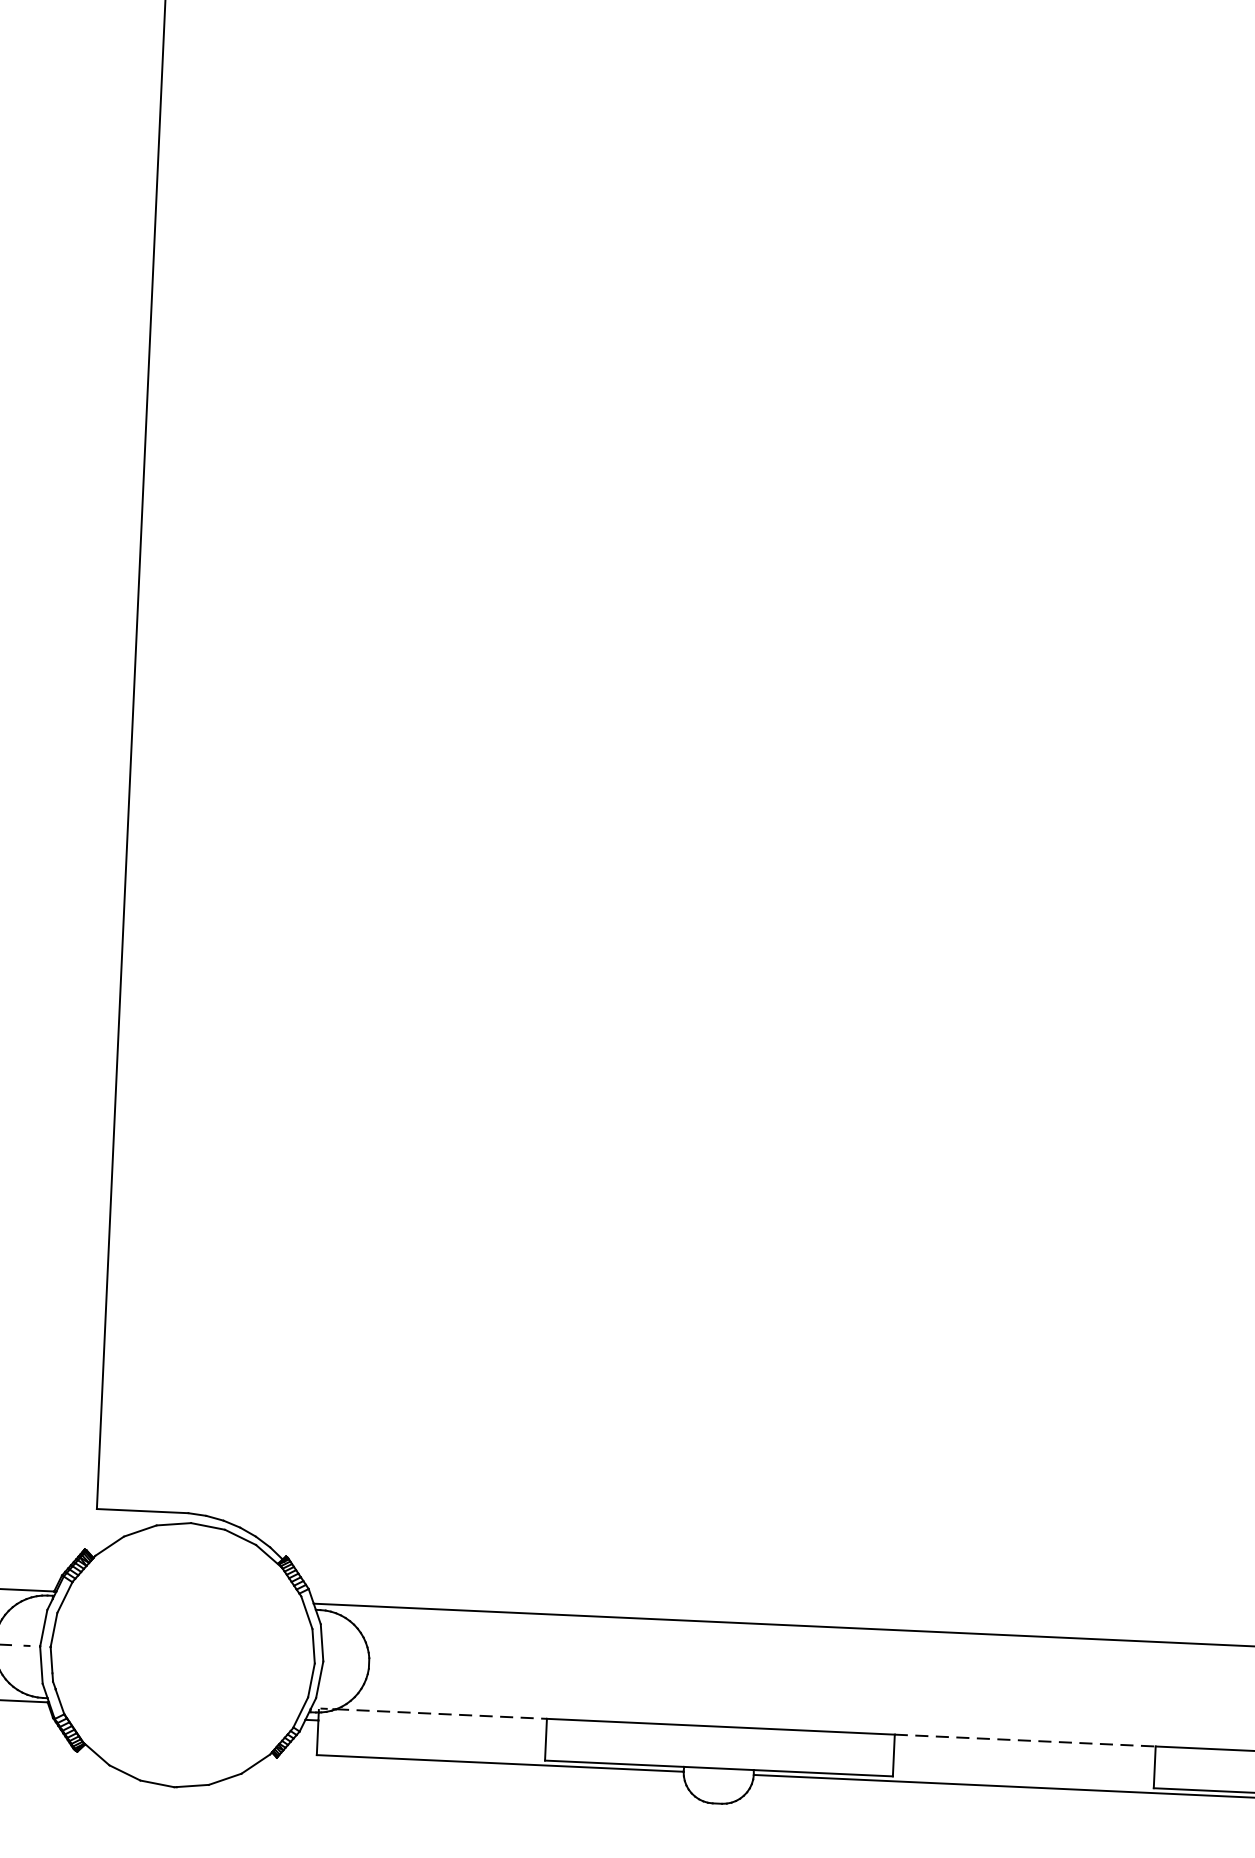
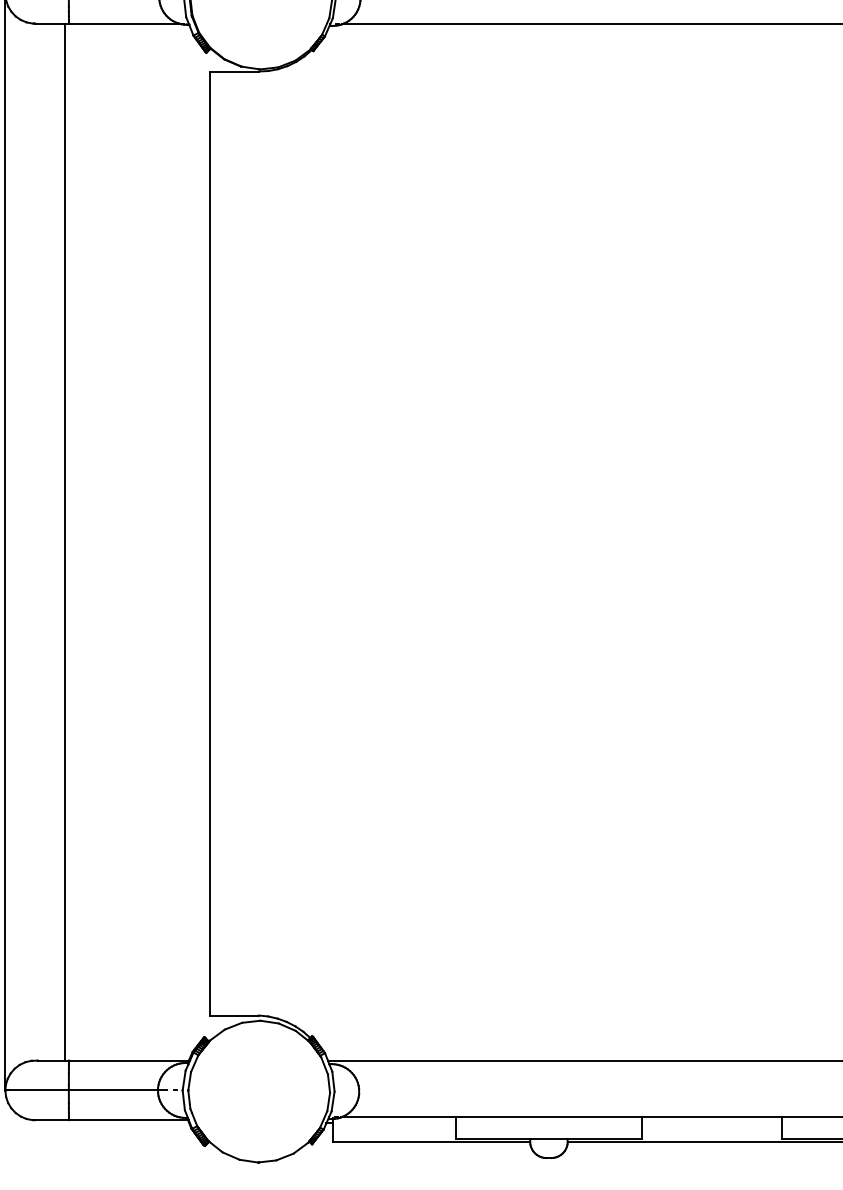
line: (442, 1713) -> (399, 1116), dashed -> solid
line: (1025, 1739) -> (712, 1116), dashed -> solid

